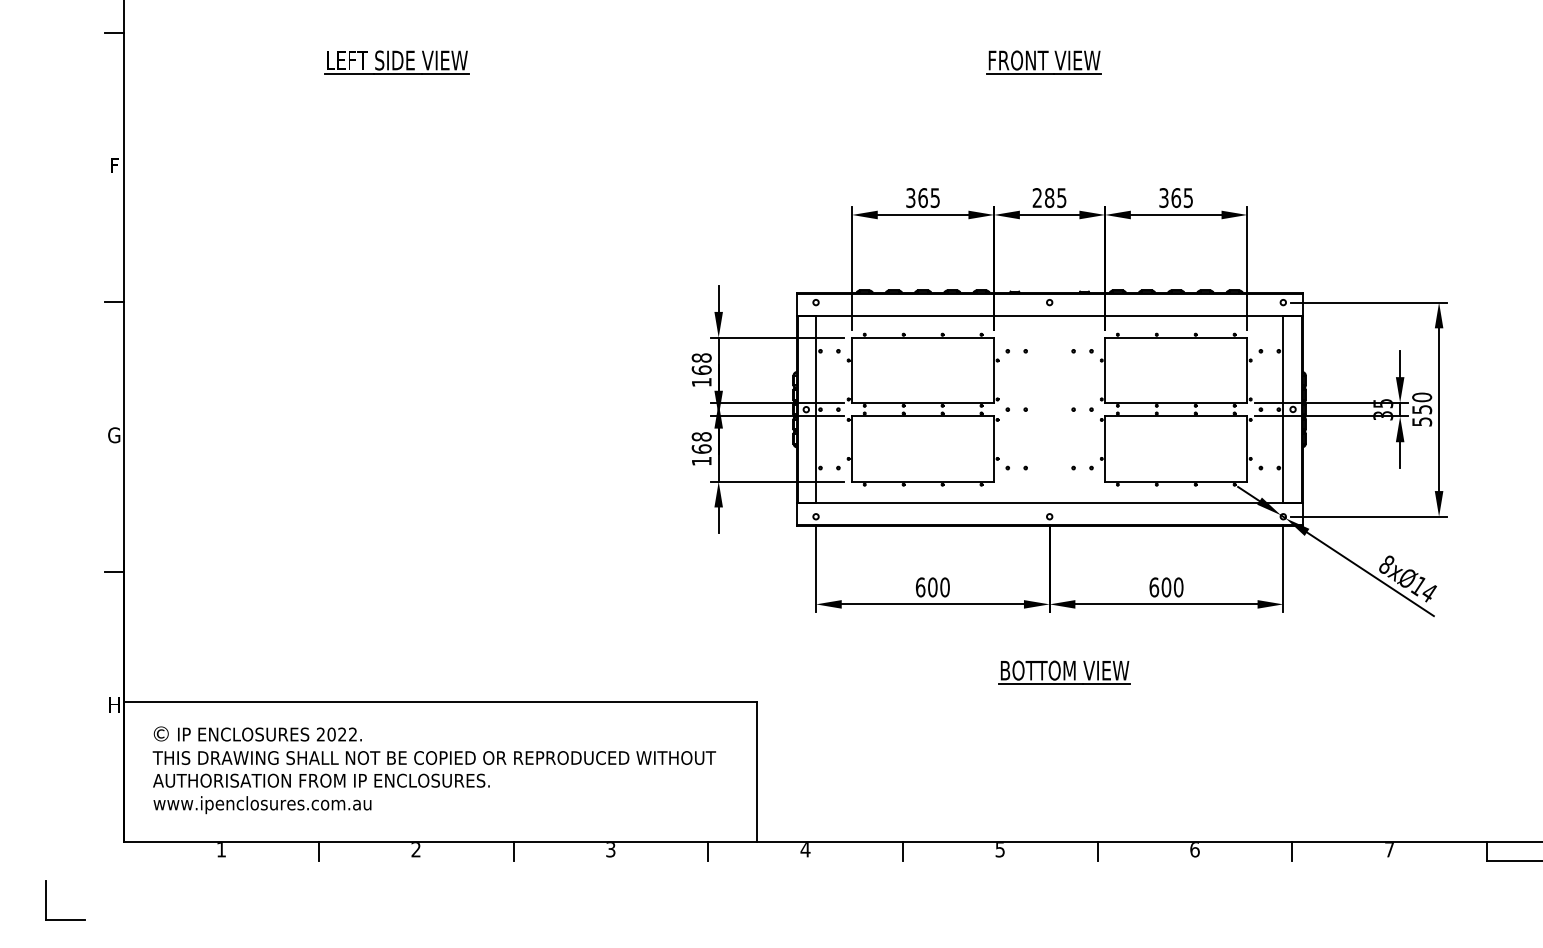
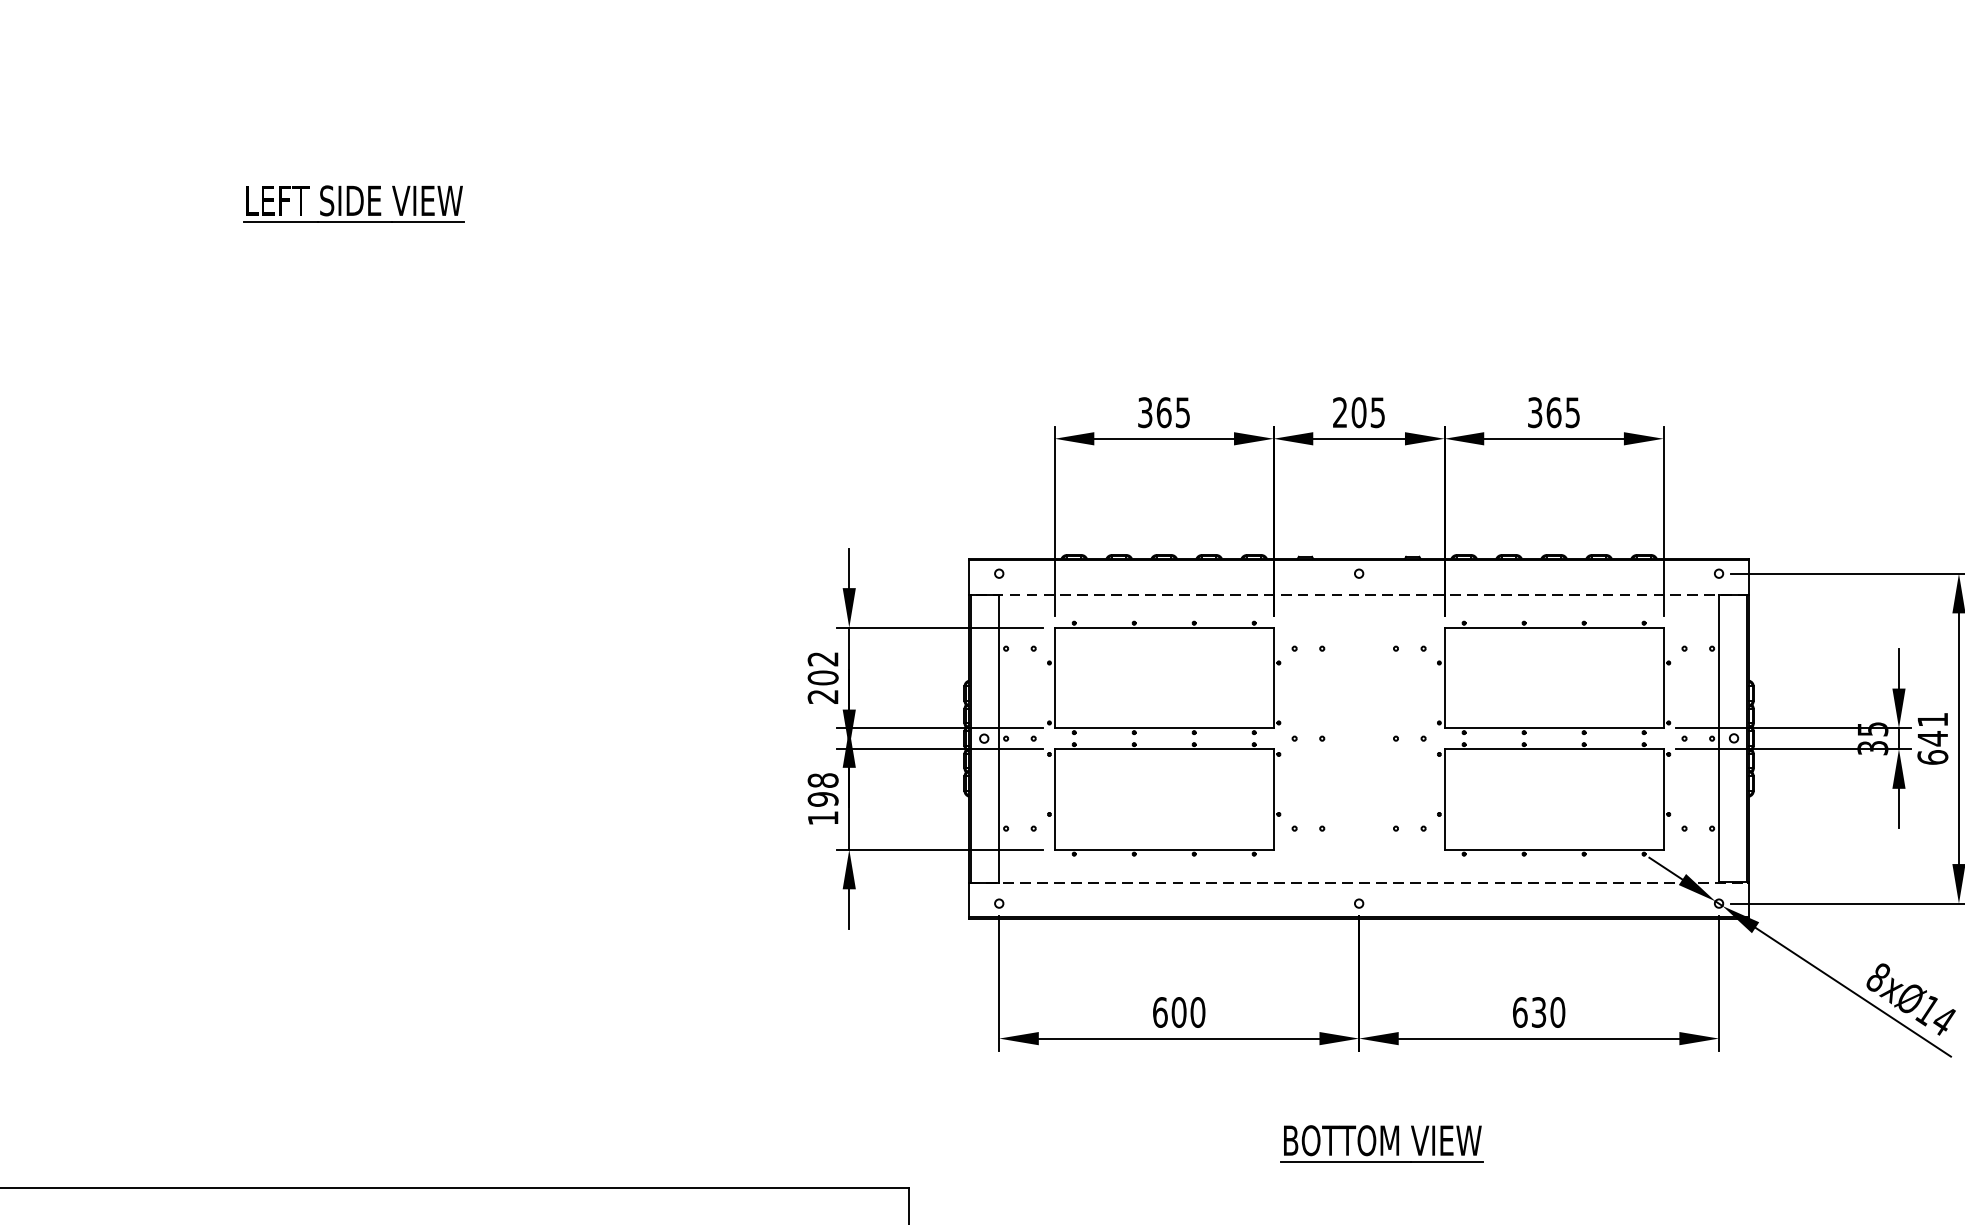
part: (1043, 62) -> (1349, 203), removed
text: (1049, 197) -> (1358, 411), 285 -> 205
line: (1049, 316) -> (1358, 595), solid -> dashed
text: (701, 370) -> (822, 678), 168 -> 202
text: (1422, 409) -> (1933, 738), 550 -> 641
text: (701, 448) -> (822, 798), 168 -> 198
line: (1050, 503) -> (1360, 883), solid -> dashed
text: (1166, 587) -> (1539, 1012), 600 -> 630

